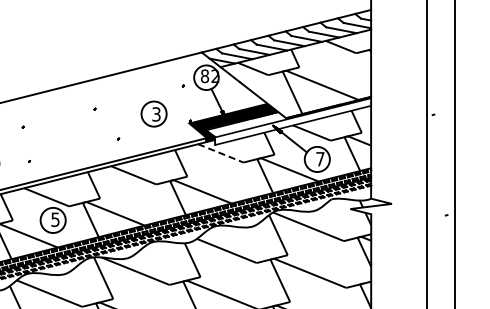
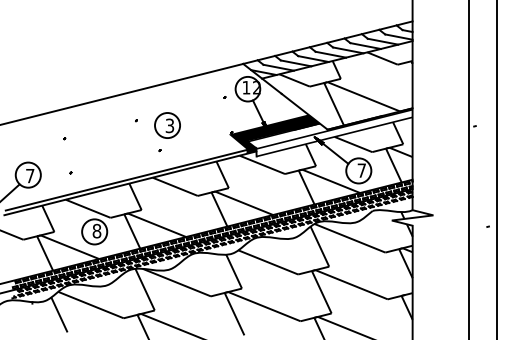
text: (205, 76) -> (246, 87), 82 -> 12
part: (154, 114) -> (167, 125), moved
line: (221, 154) -> (262, 165), dashed -> solid
text: (55, 219) -> (96, 230), 5 -> 8

